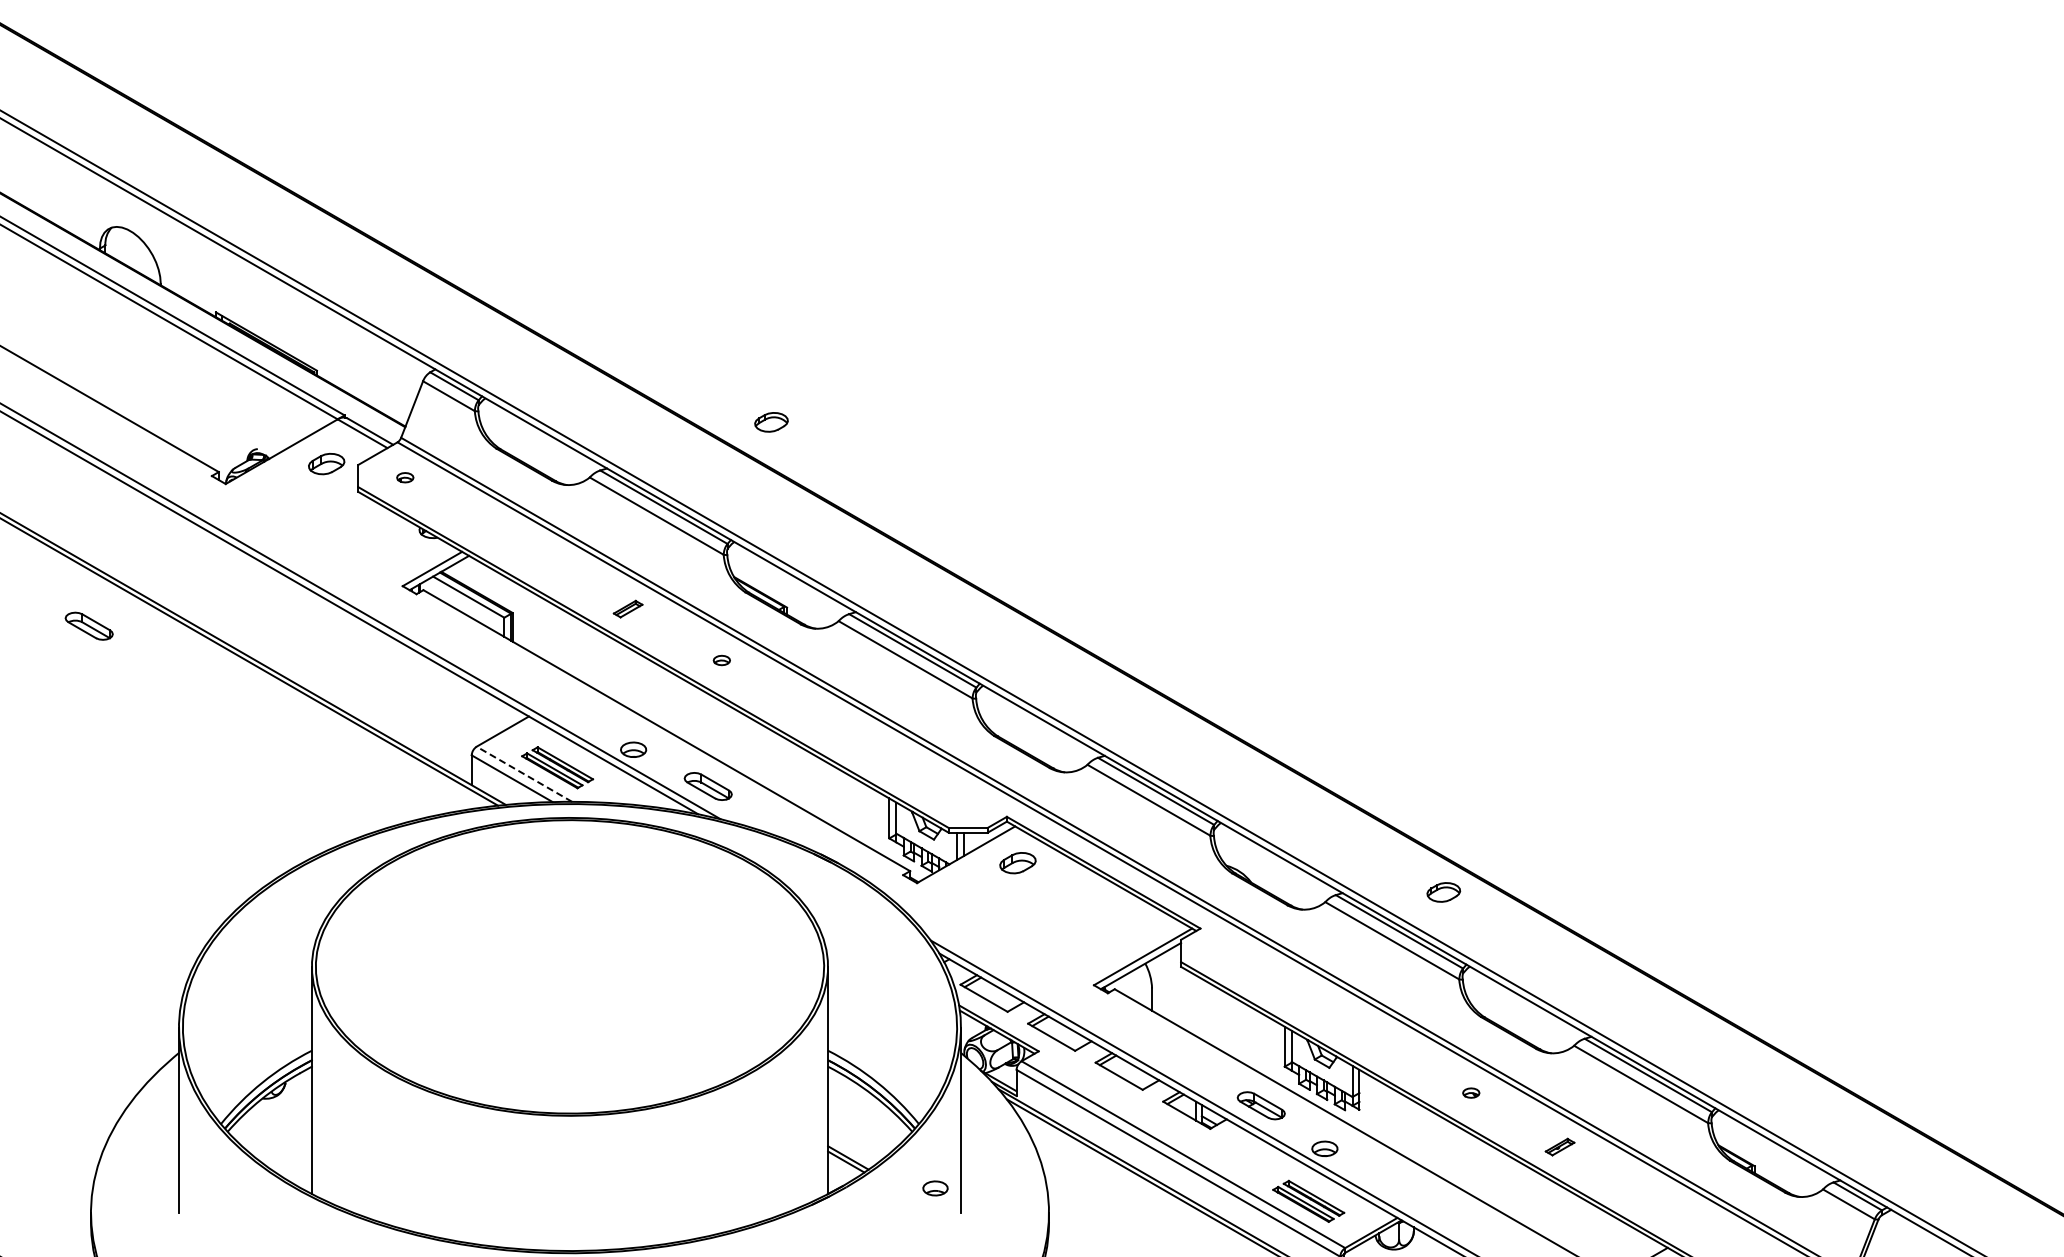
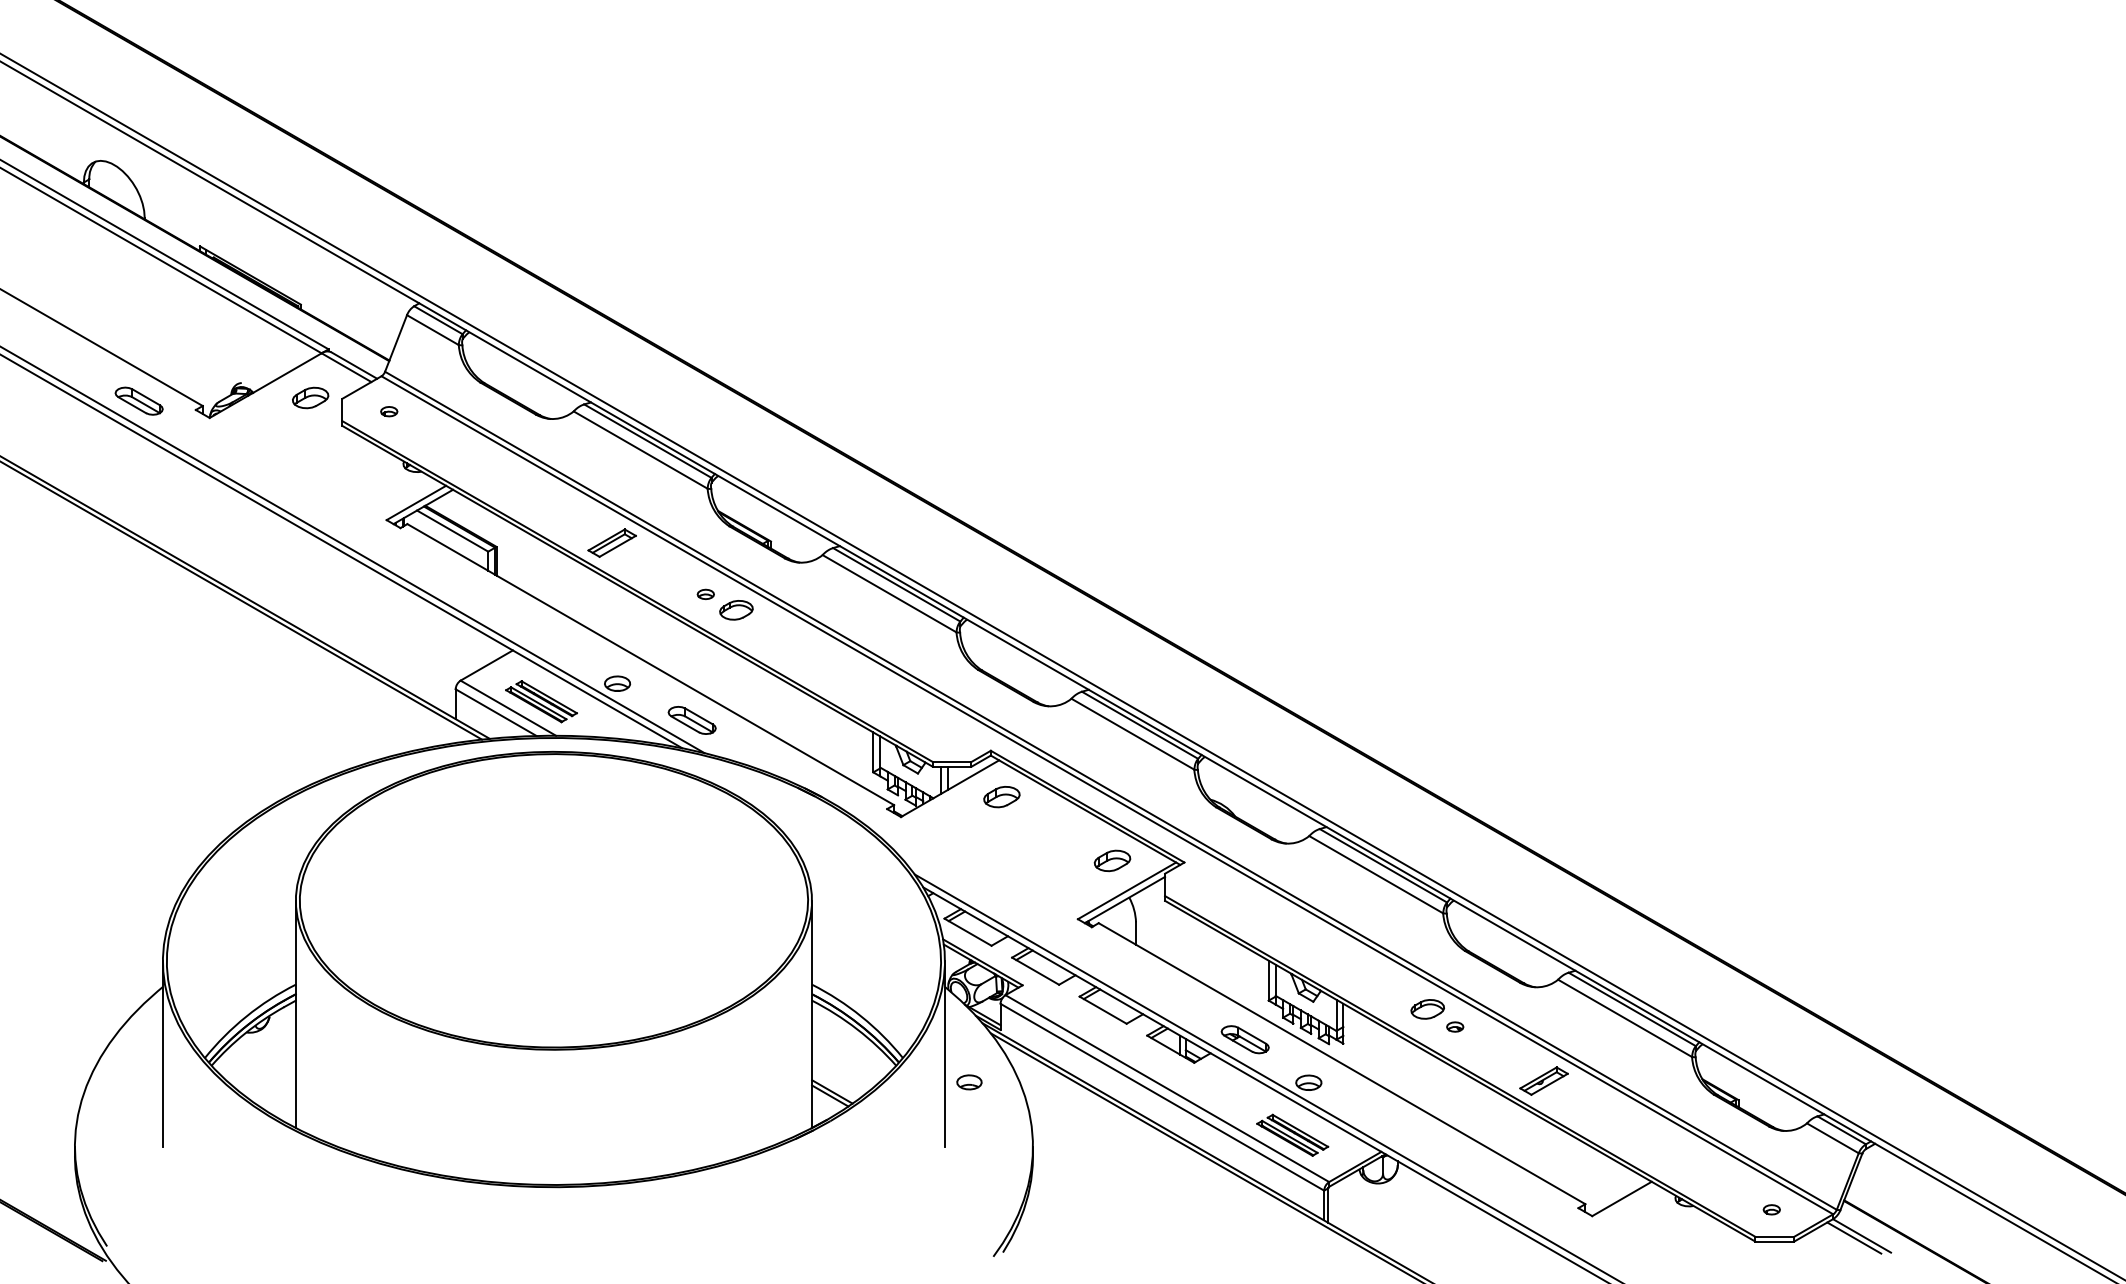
part: (771, 422) -> (736, 610), moved
part: (627, 608) -> (611, 542), size x1.67
part: (88, 625) -> (138, 400), moved
line: (523, 773) -> (507, 707), dashed -> solid
part: (1443, 892) -> (1427, 1009), moved
part: (1128, 926) -> (1112, 860), added
part: (1559, 1146) -> (1543, 1080), size x1.67
part: (935, 1188) -> (969, 1082), moved

